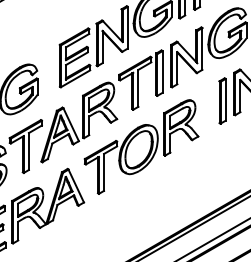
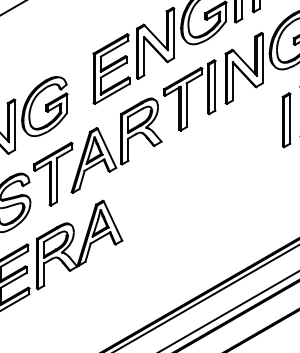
part: (141, 146) -> (190, 174), removed

